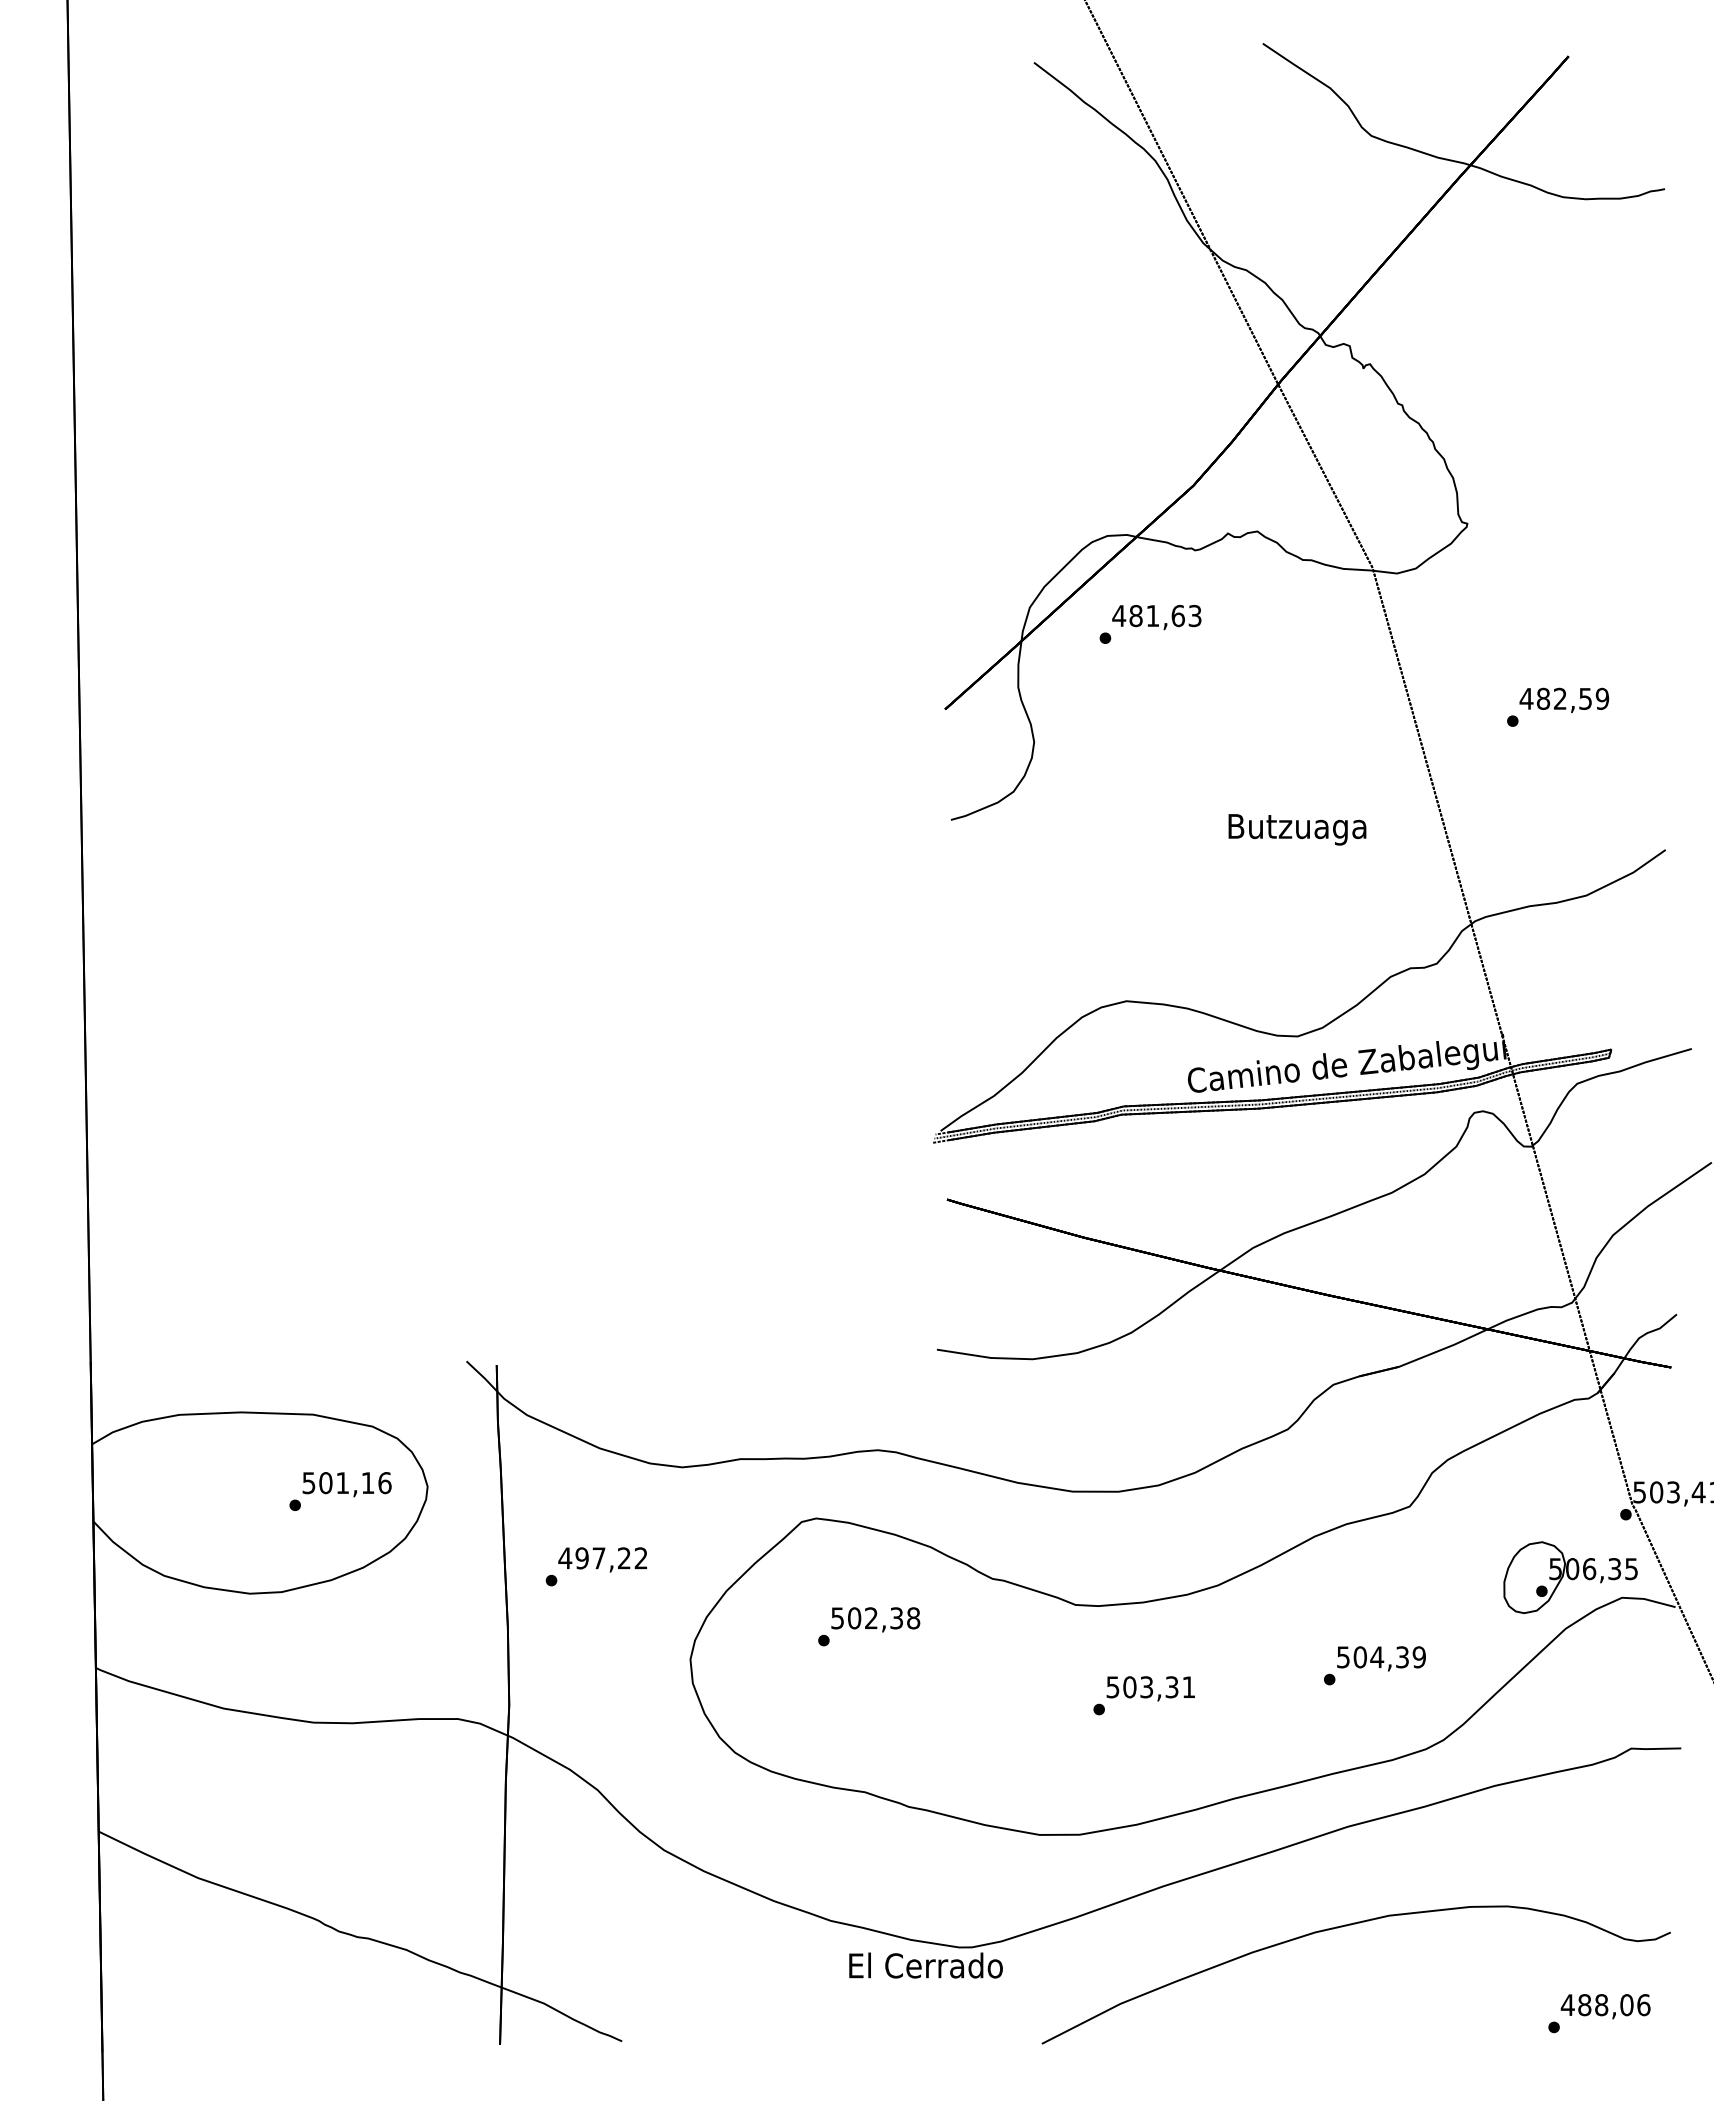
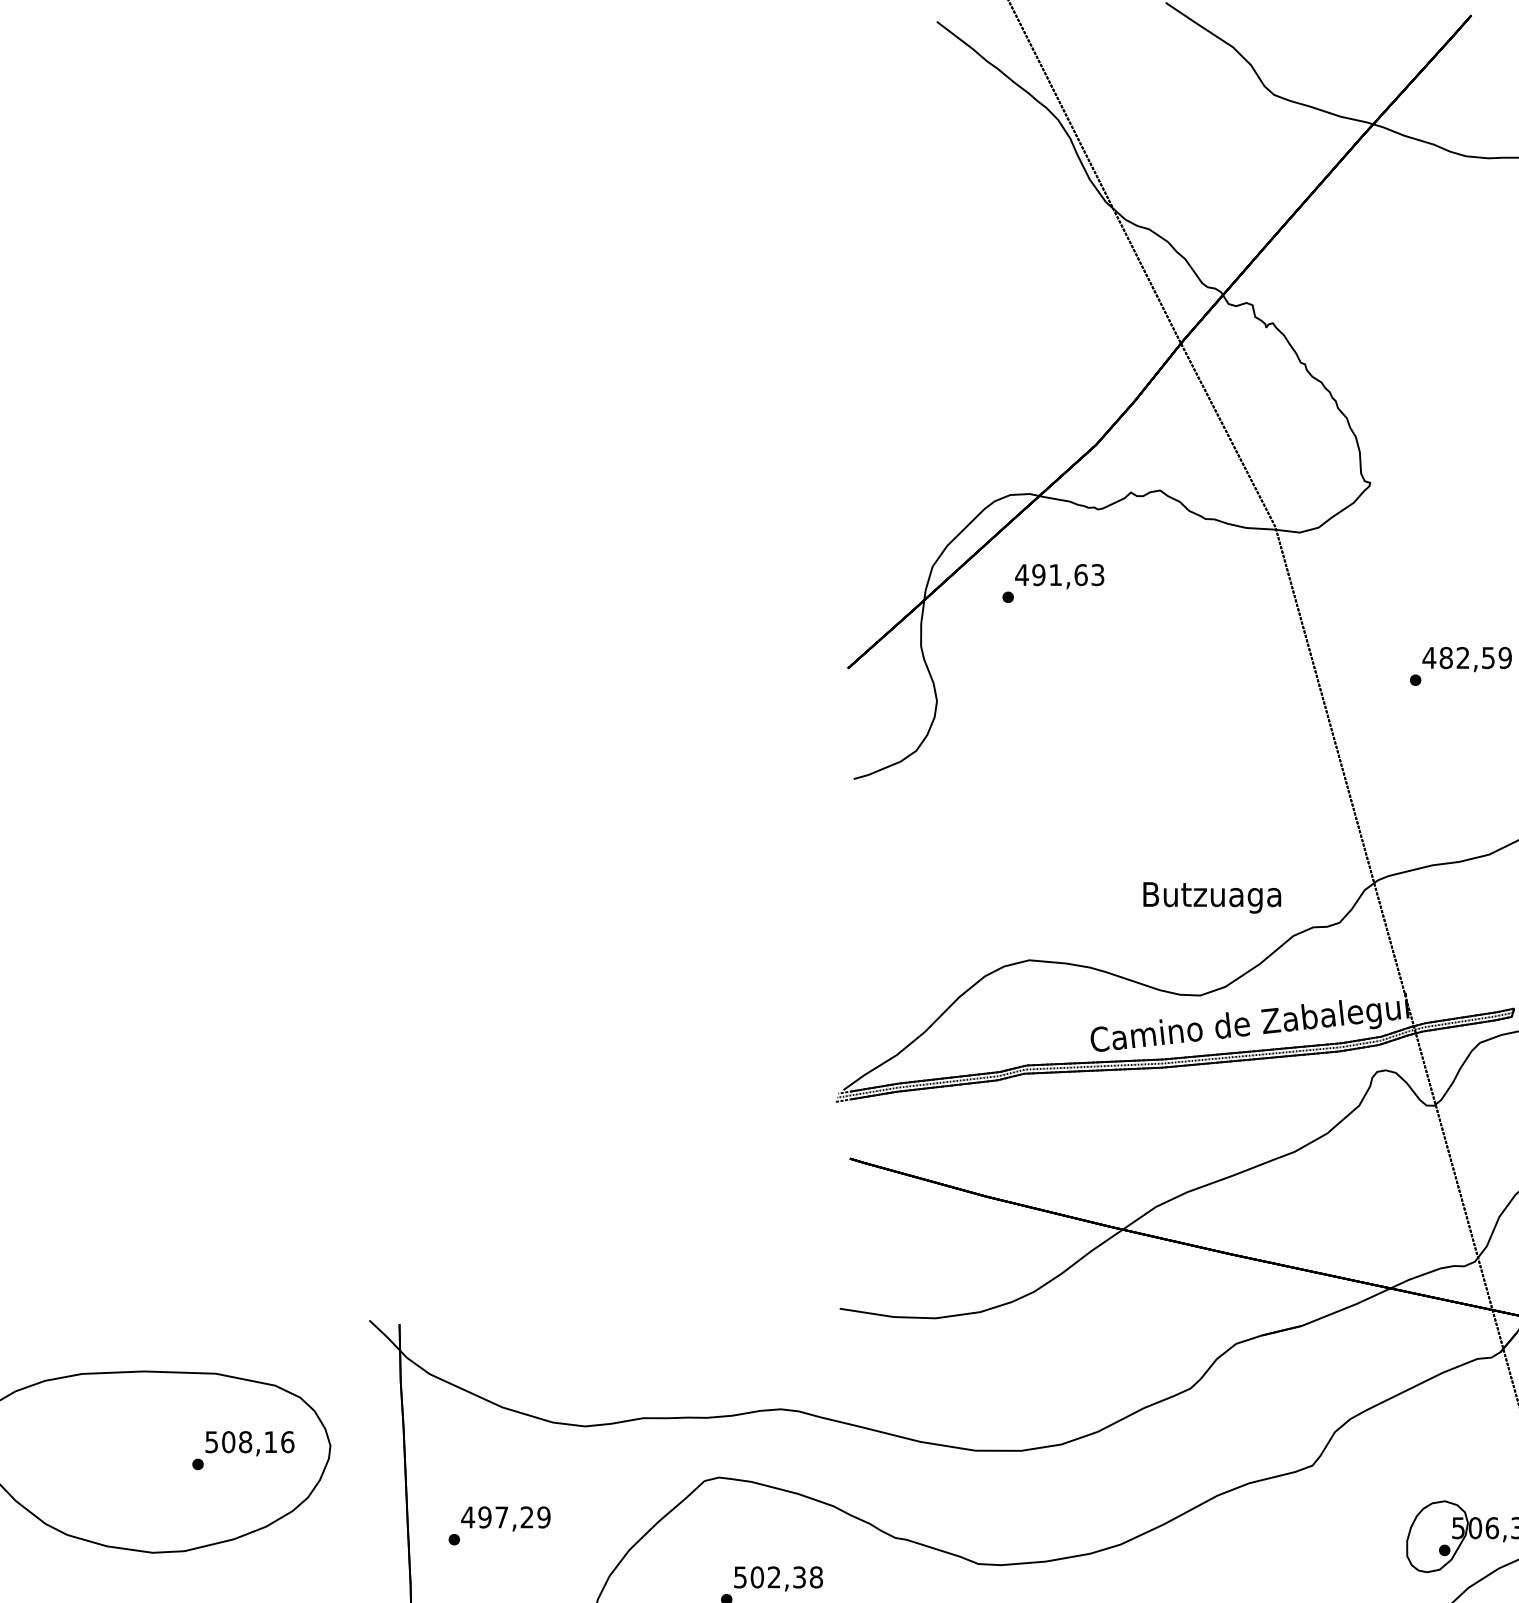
text: (1135, 616) -> (1038, 575), 481,63 -> 491,63
text: (1297, 829) -> (1212, 897), moved
text: (342, 1483) -> (245, 1442), 501,16 -> 508,16
text: (640, 1558) -> (543, 1517), 497,22 -> 497,29

